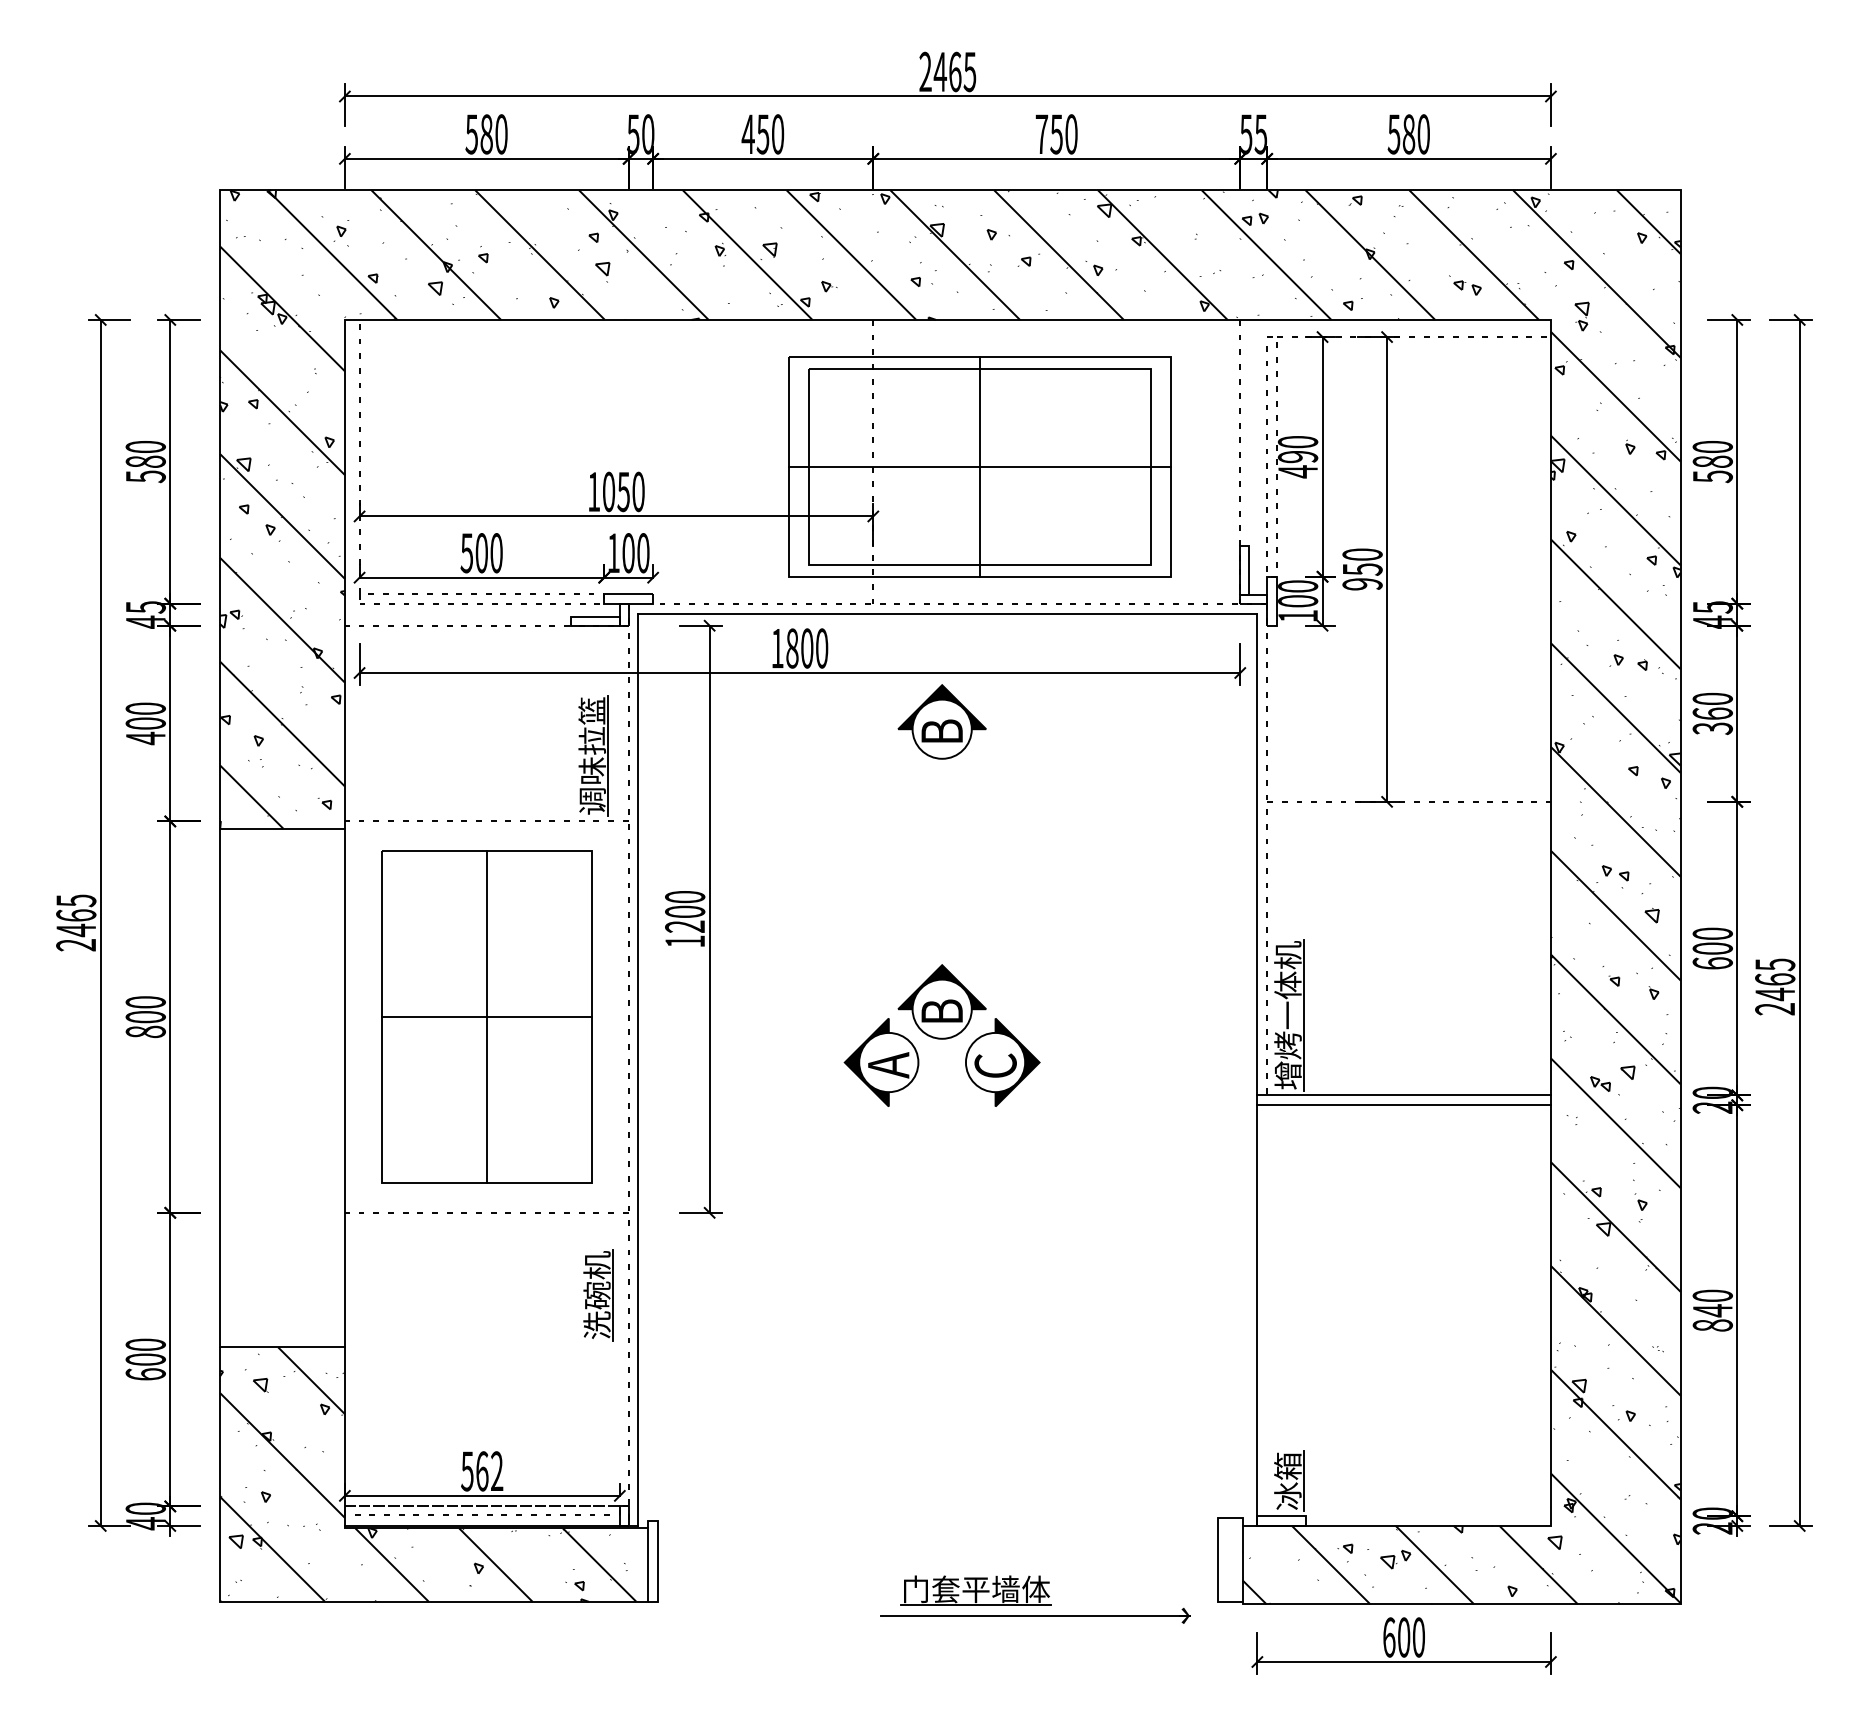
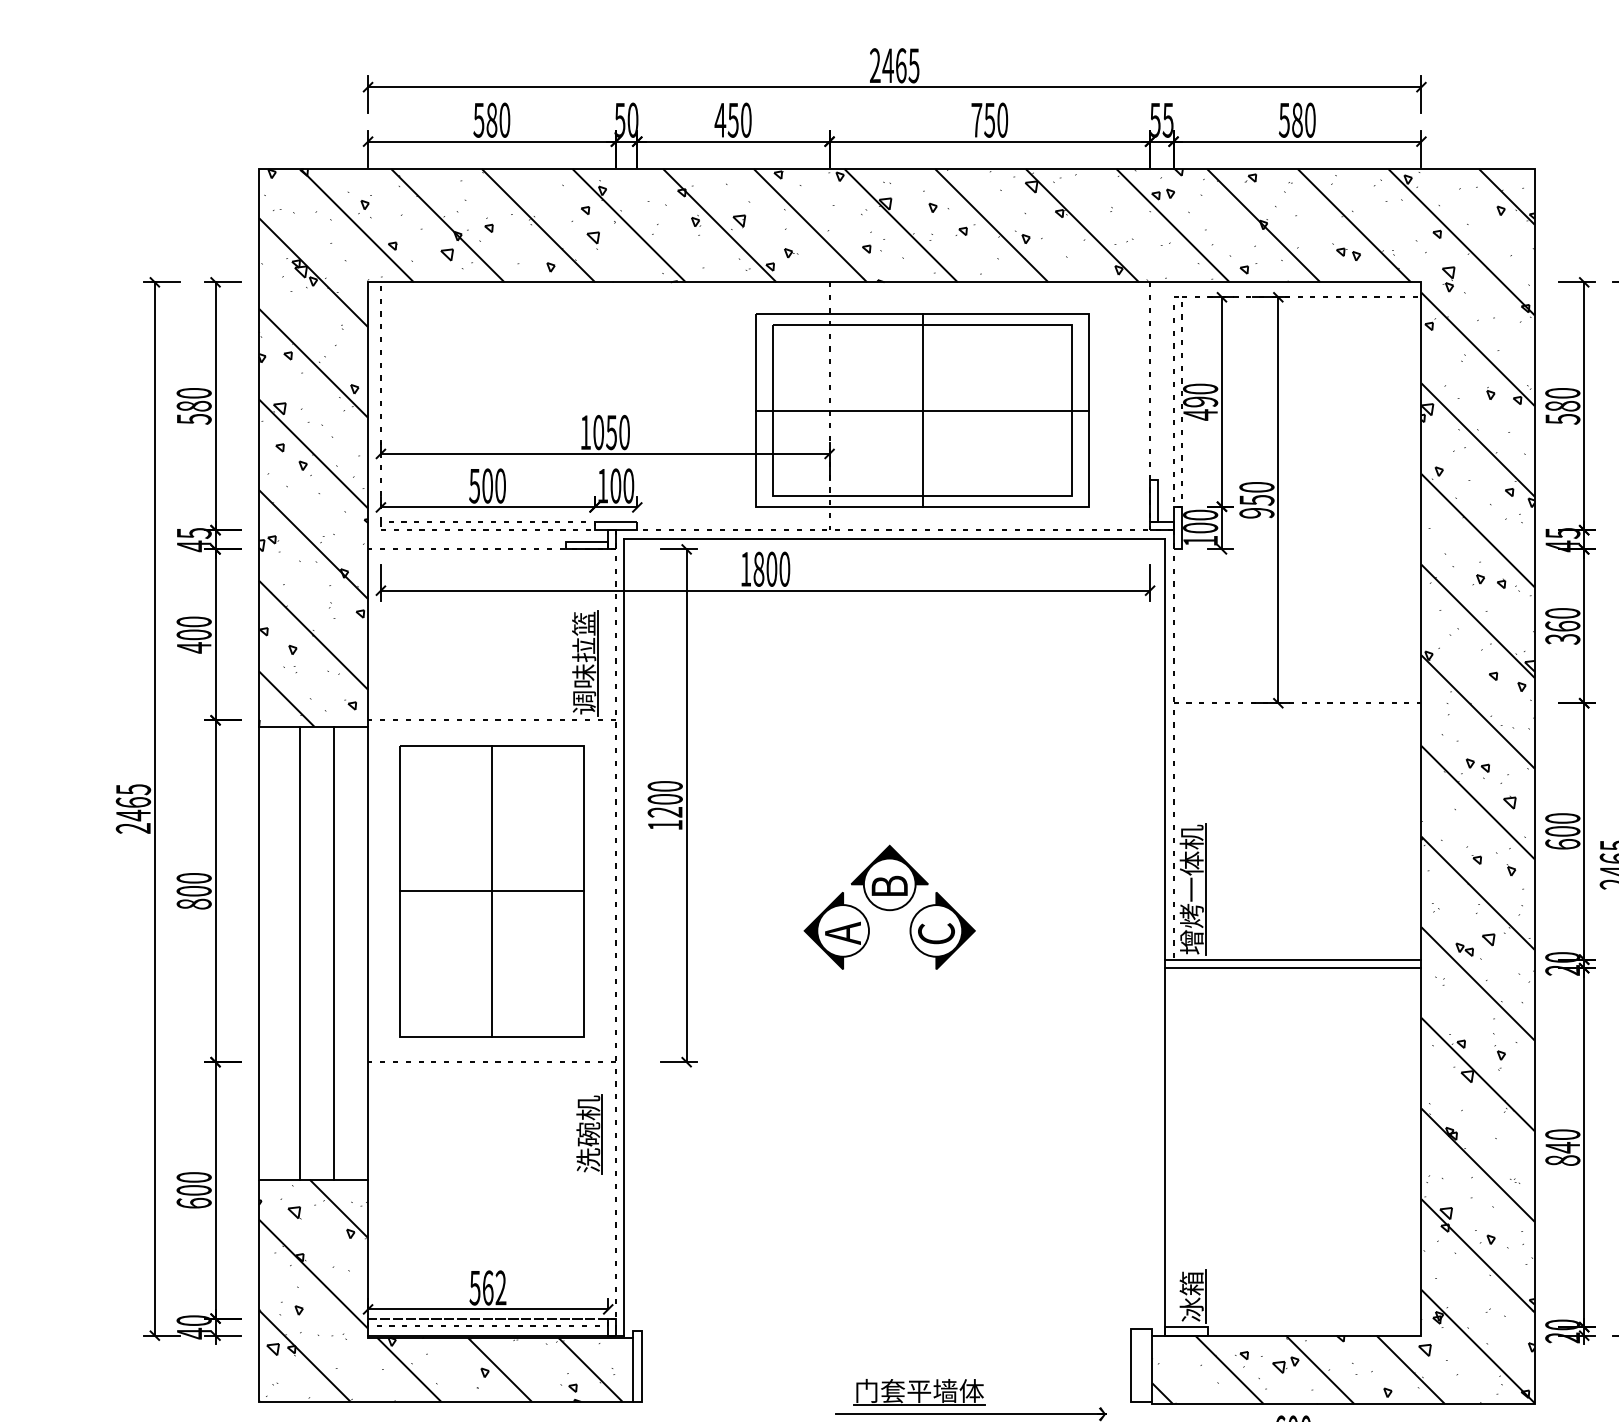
part: (941, 721) -> (889, 633), removed
line: (266, 1087) -> (299, 952), added
line: (305, 1087) -> (333, 952), added

